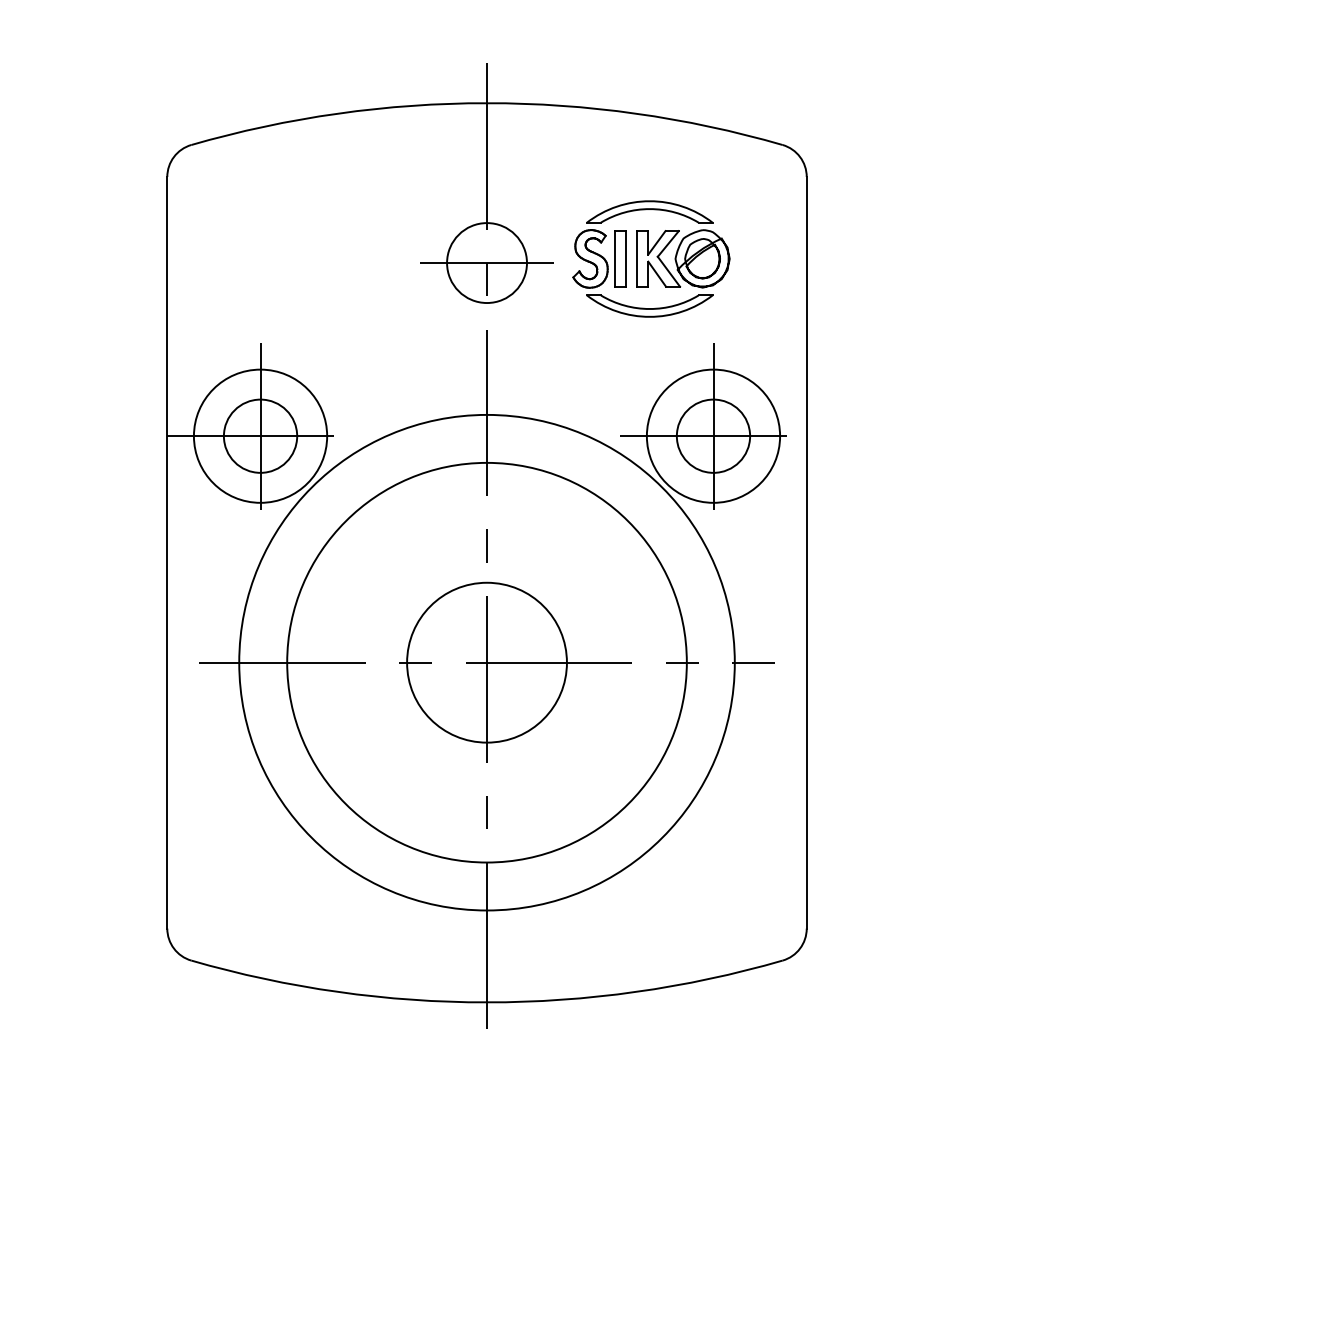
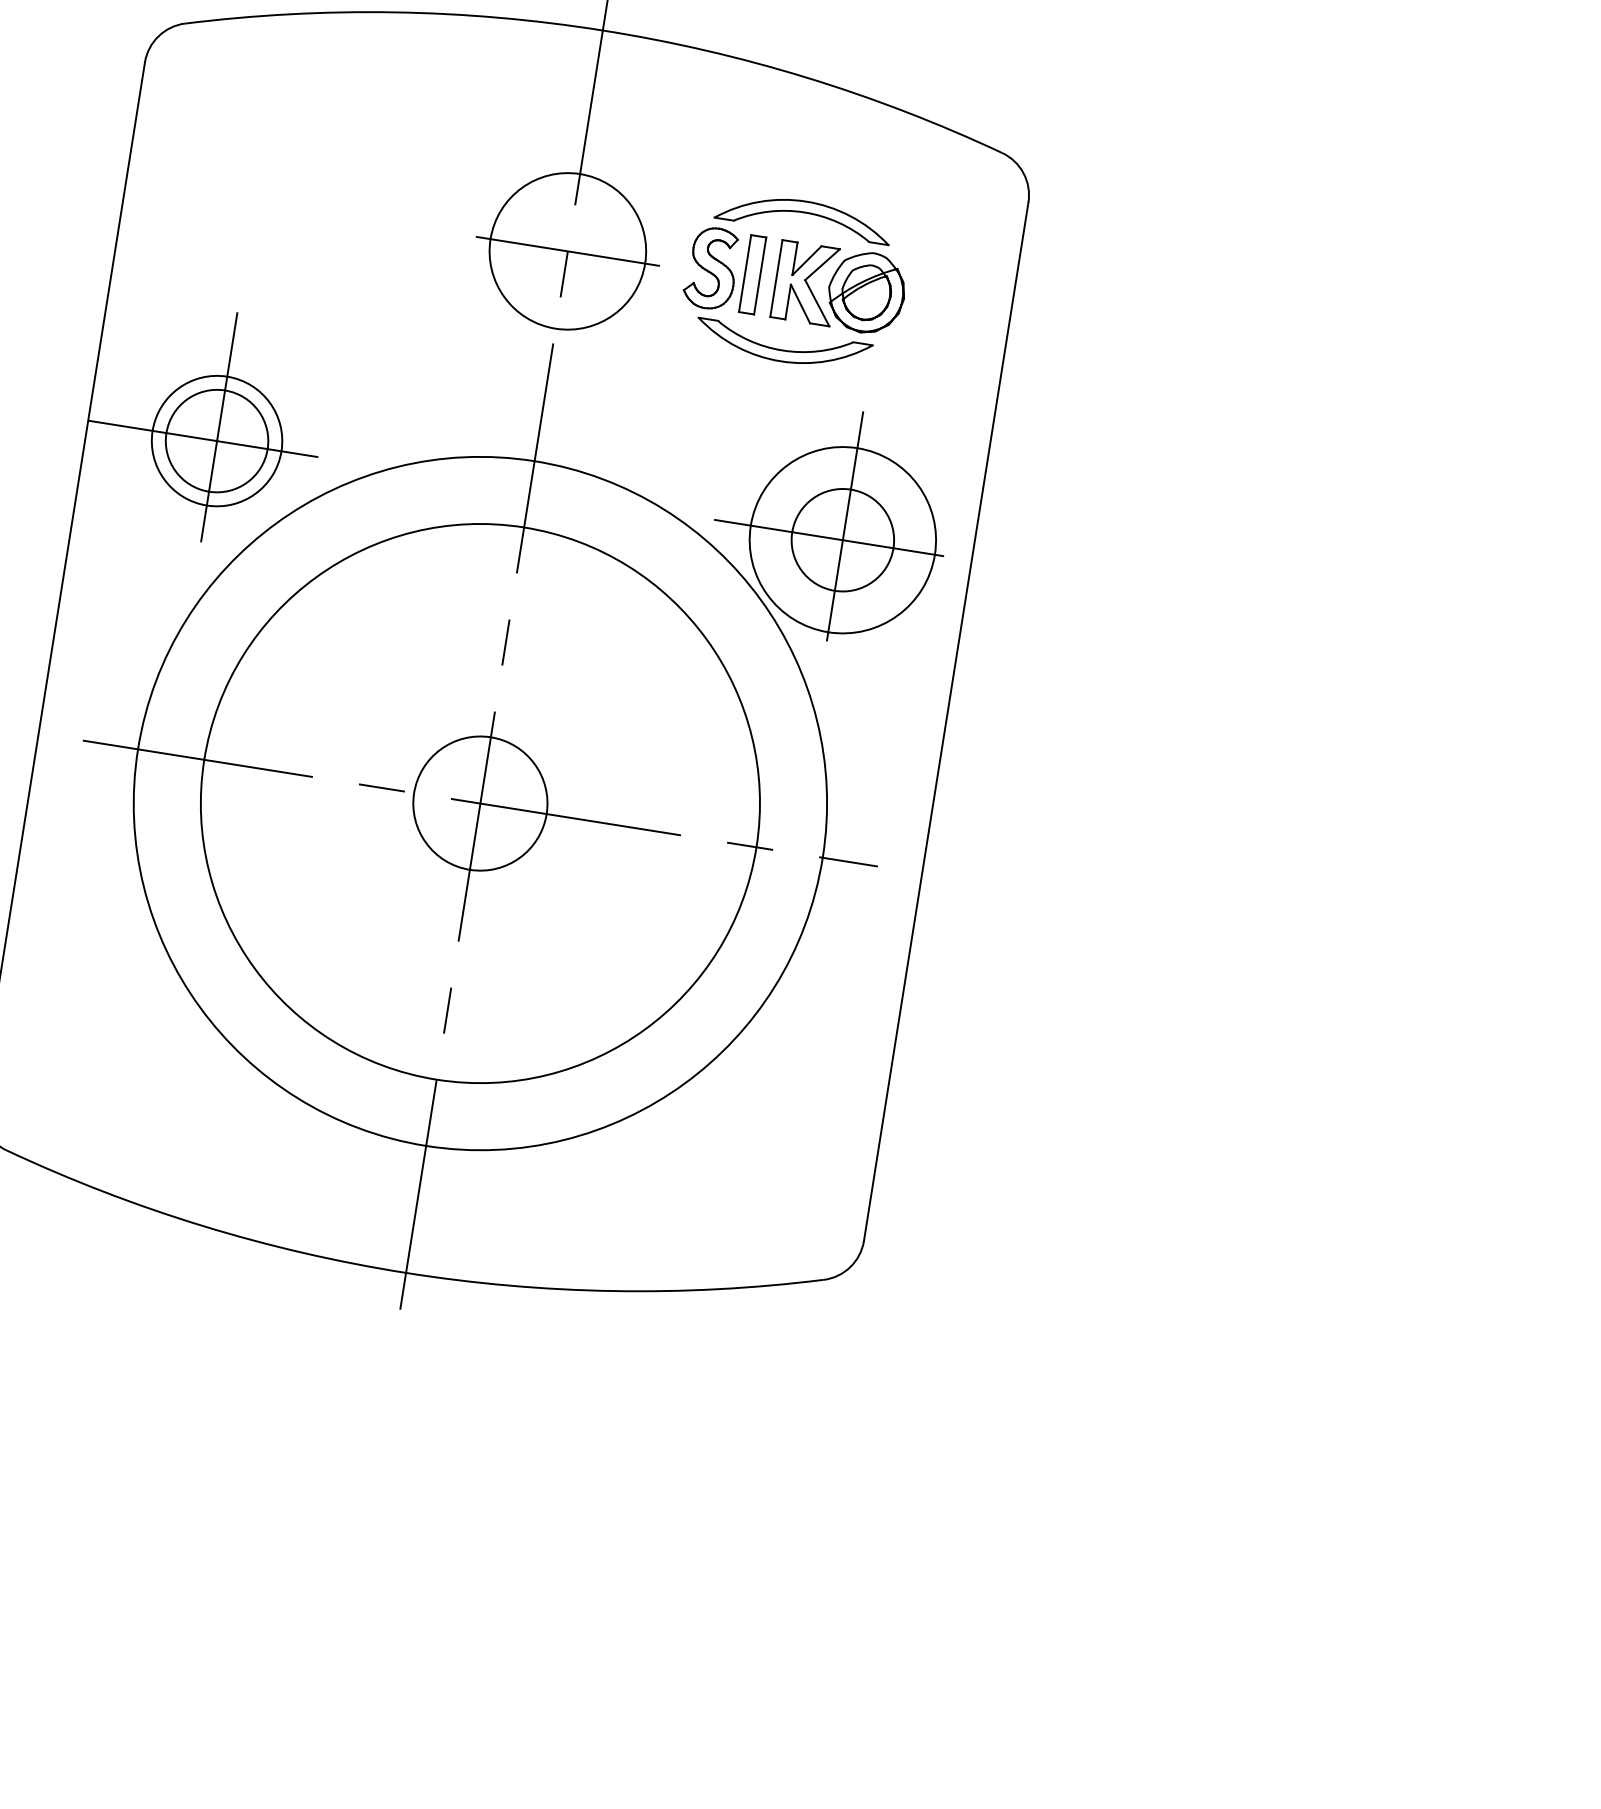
circle: (486, 263) -> (567, 251), size x1.4
circle: (260, 435) -> (217, 440), size x0.7
circle: (486, 662) -> (479, 803), size x0.6

